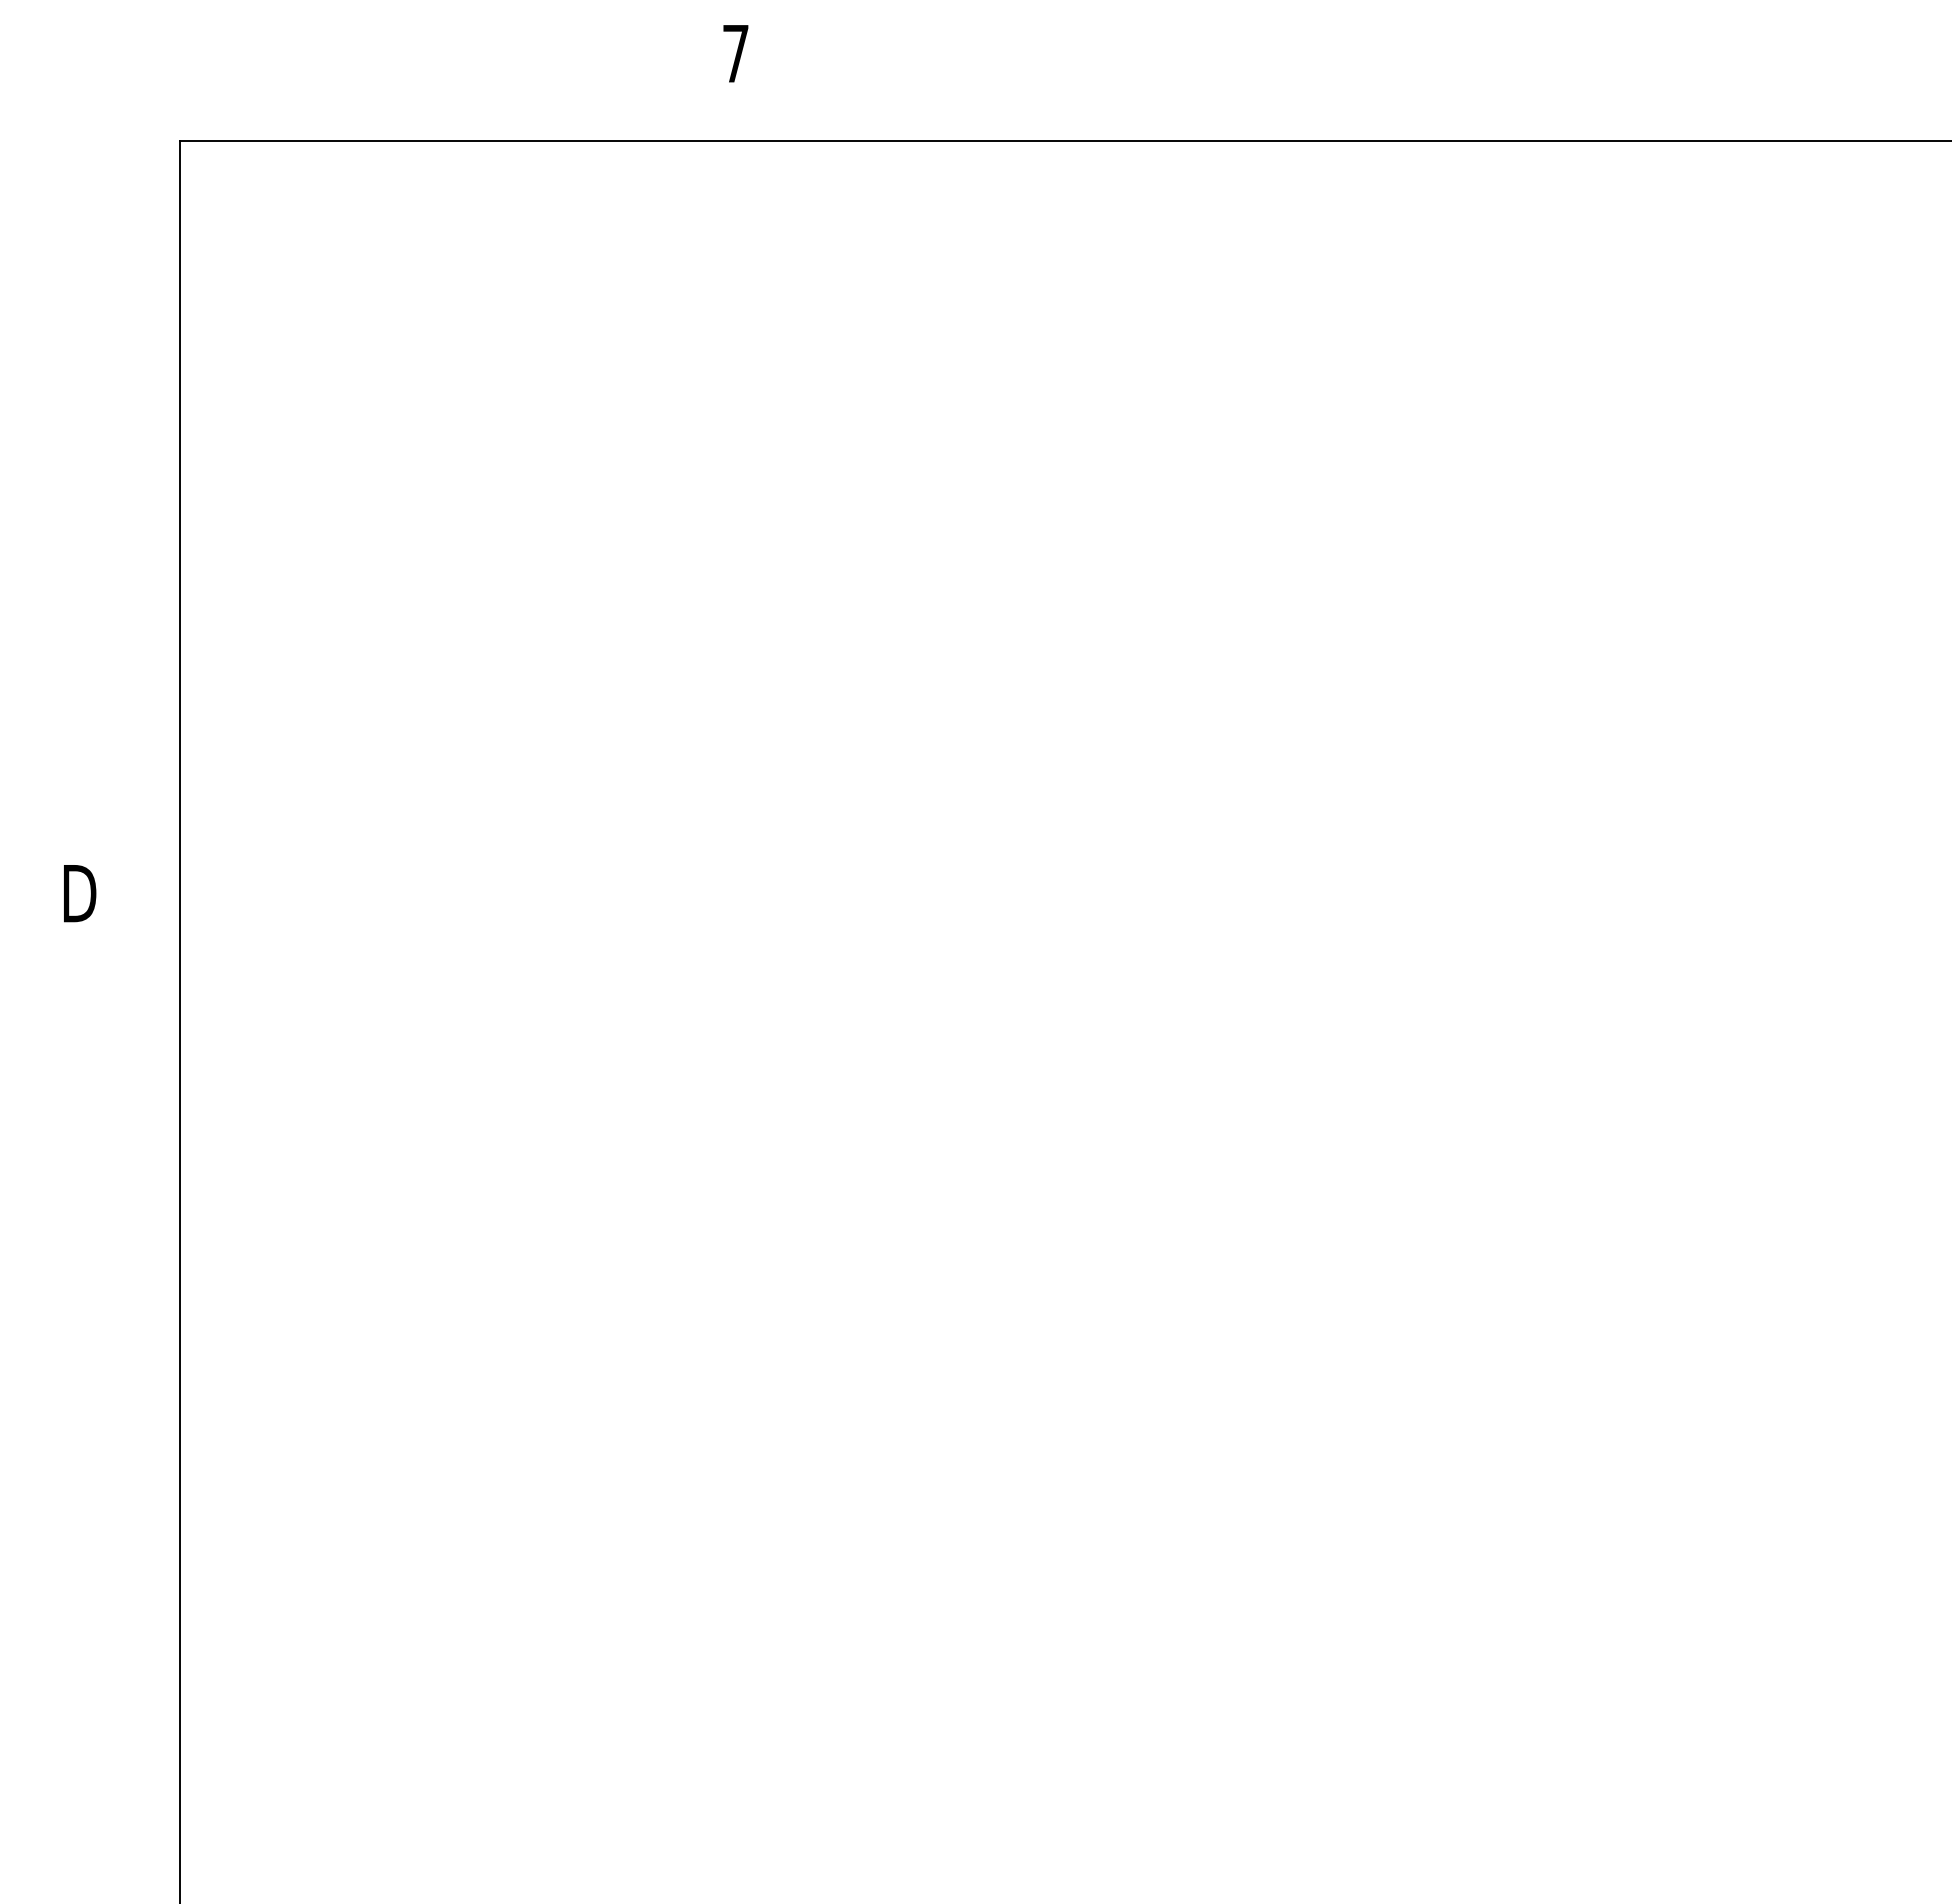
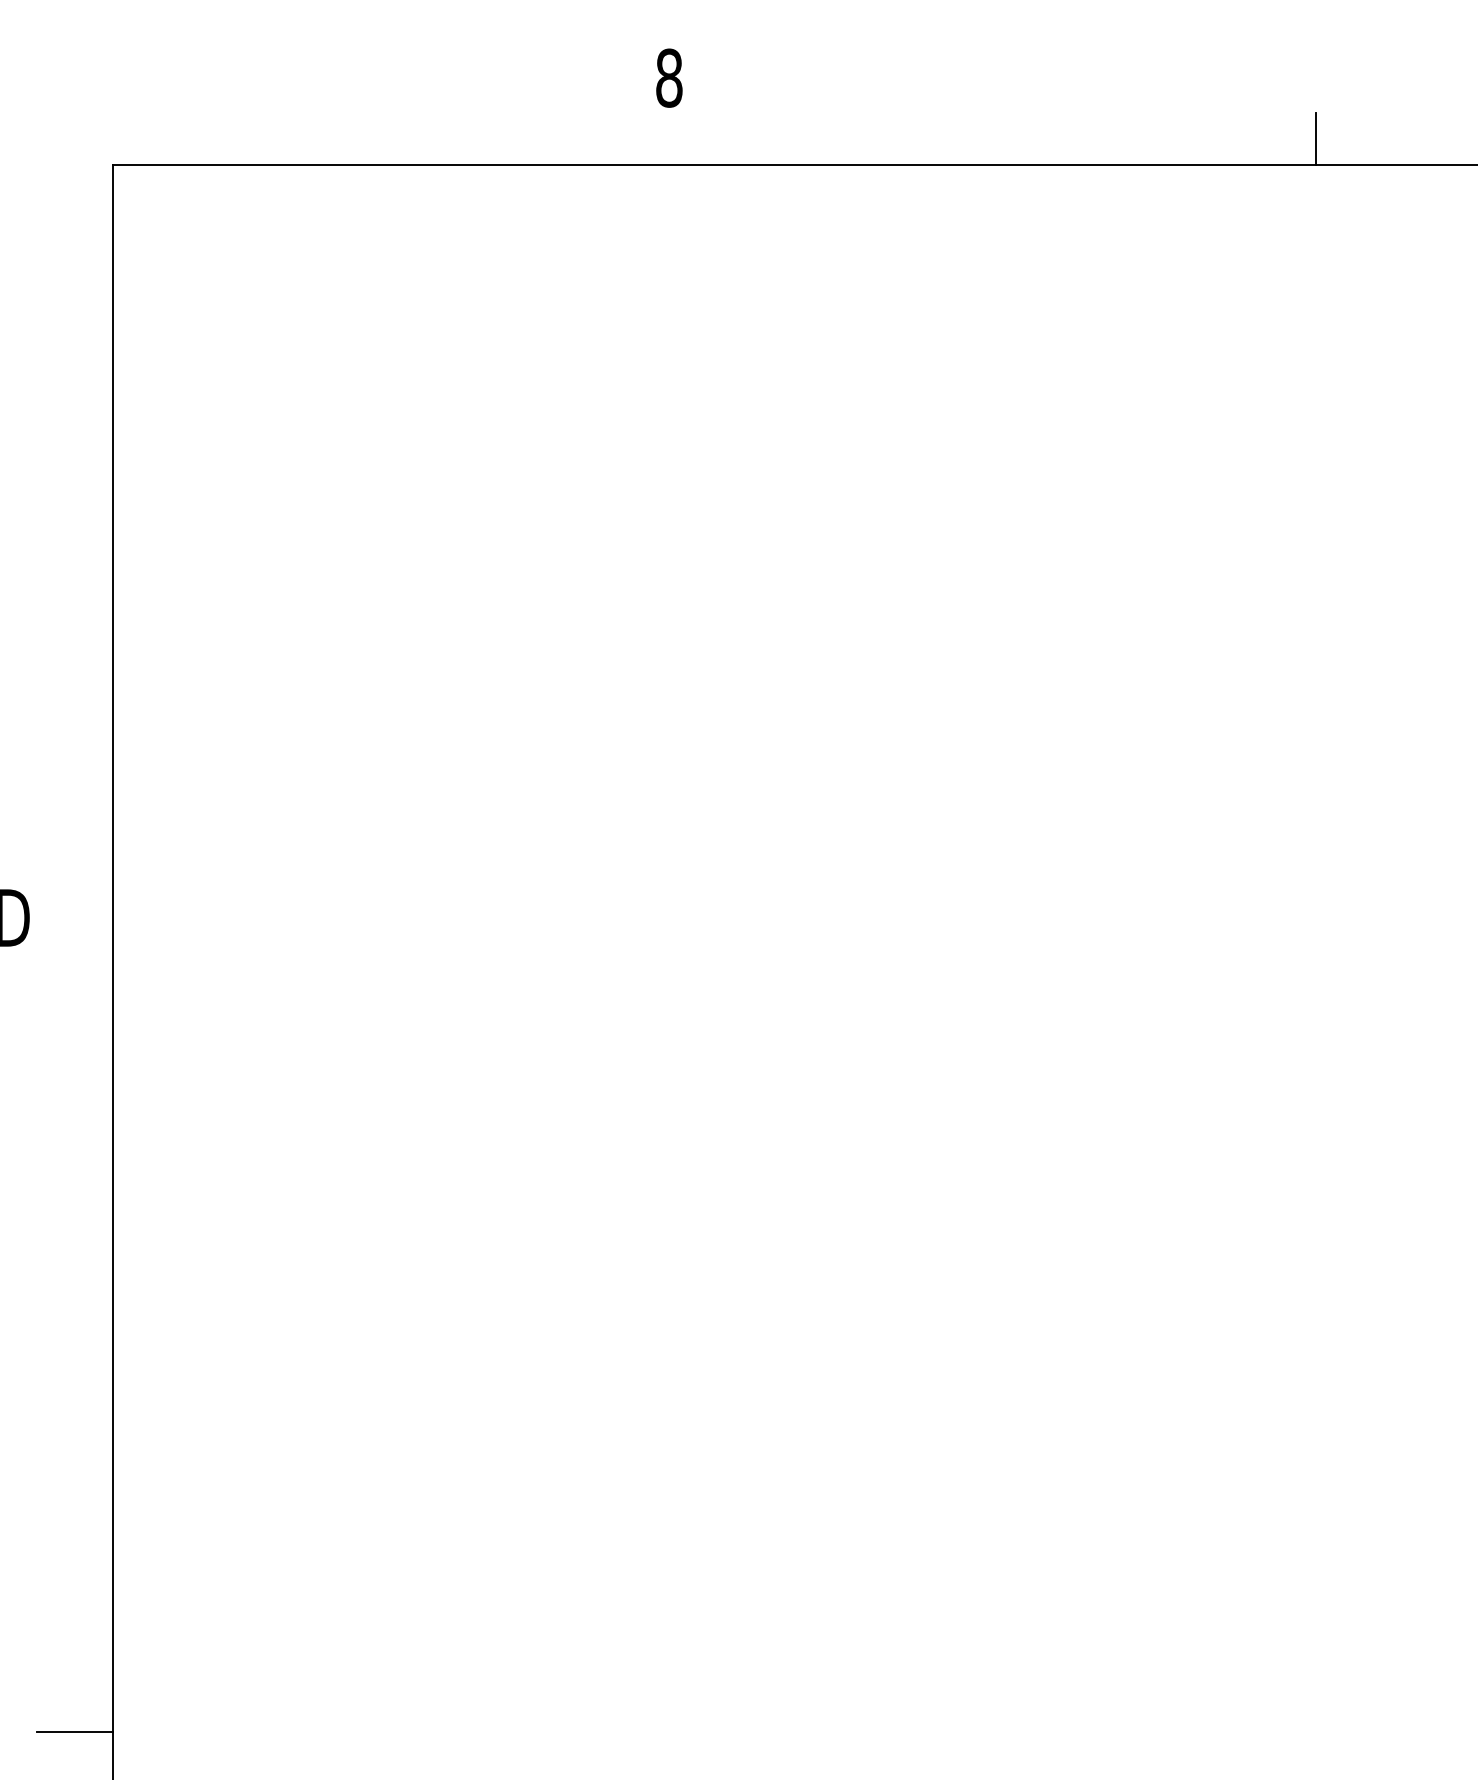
text: (735, 53) -> (668, 77), 7 -> 8
line: (1382, 114) -> (1315, 138), added
line: (141, 1707) -> (74, 1731), added

